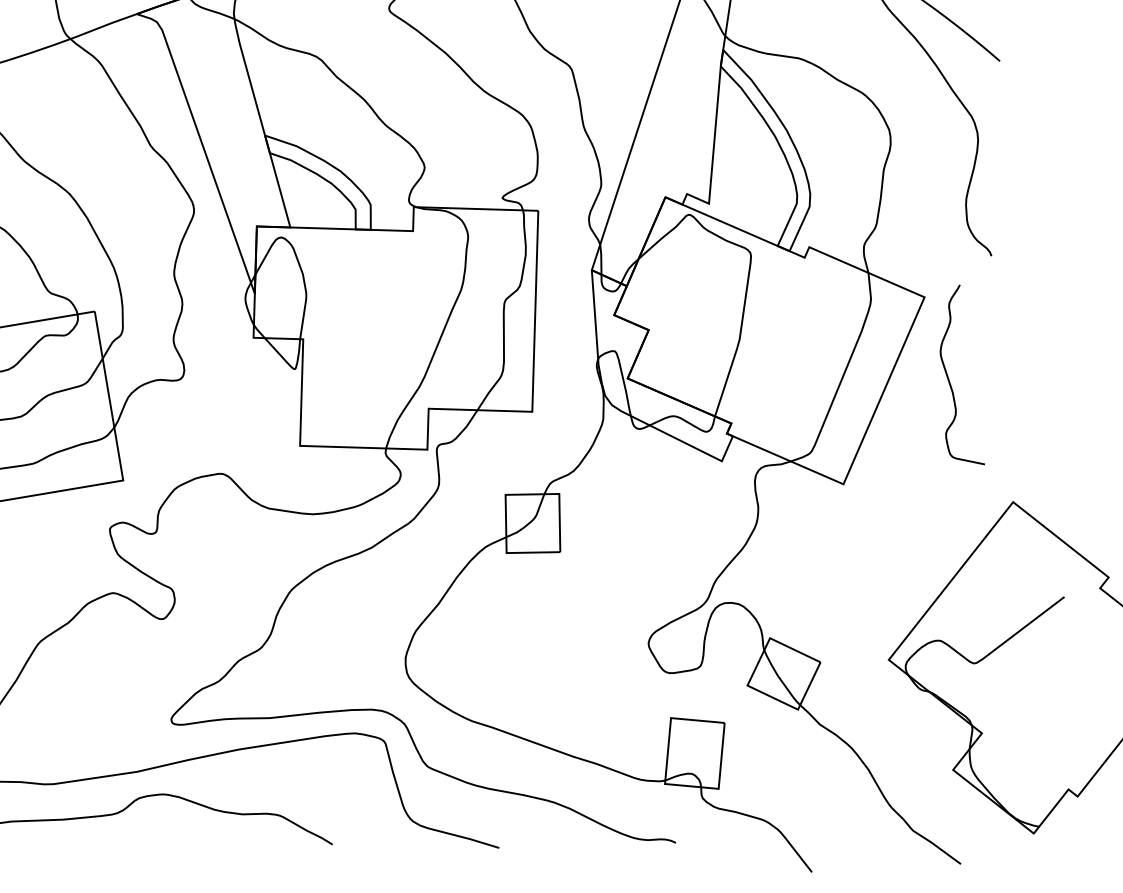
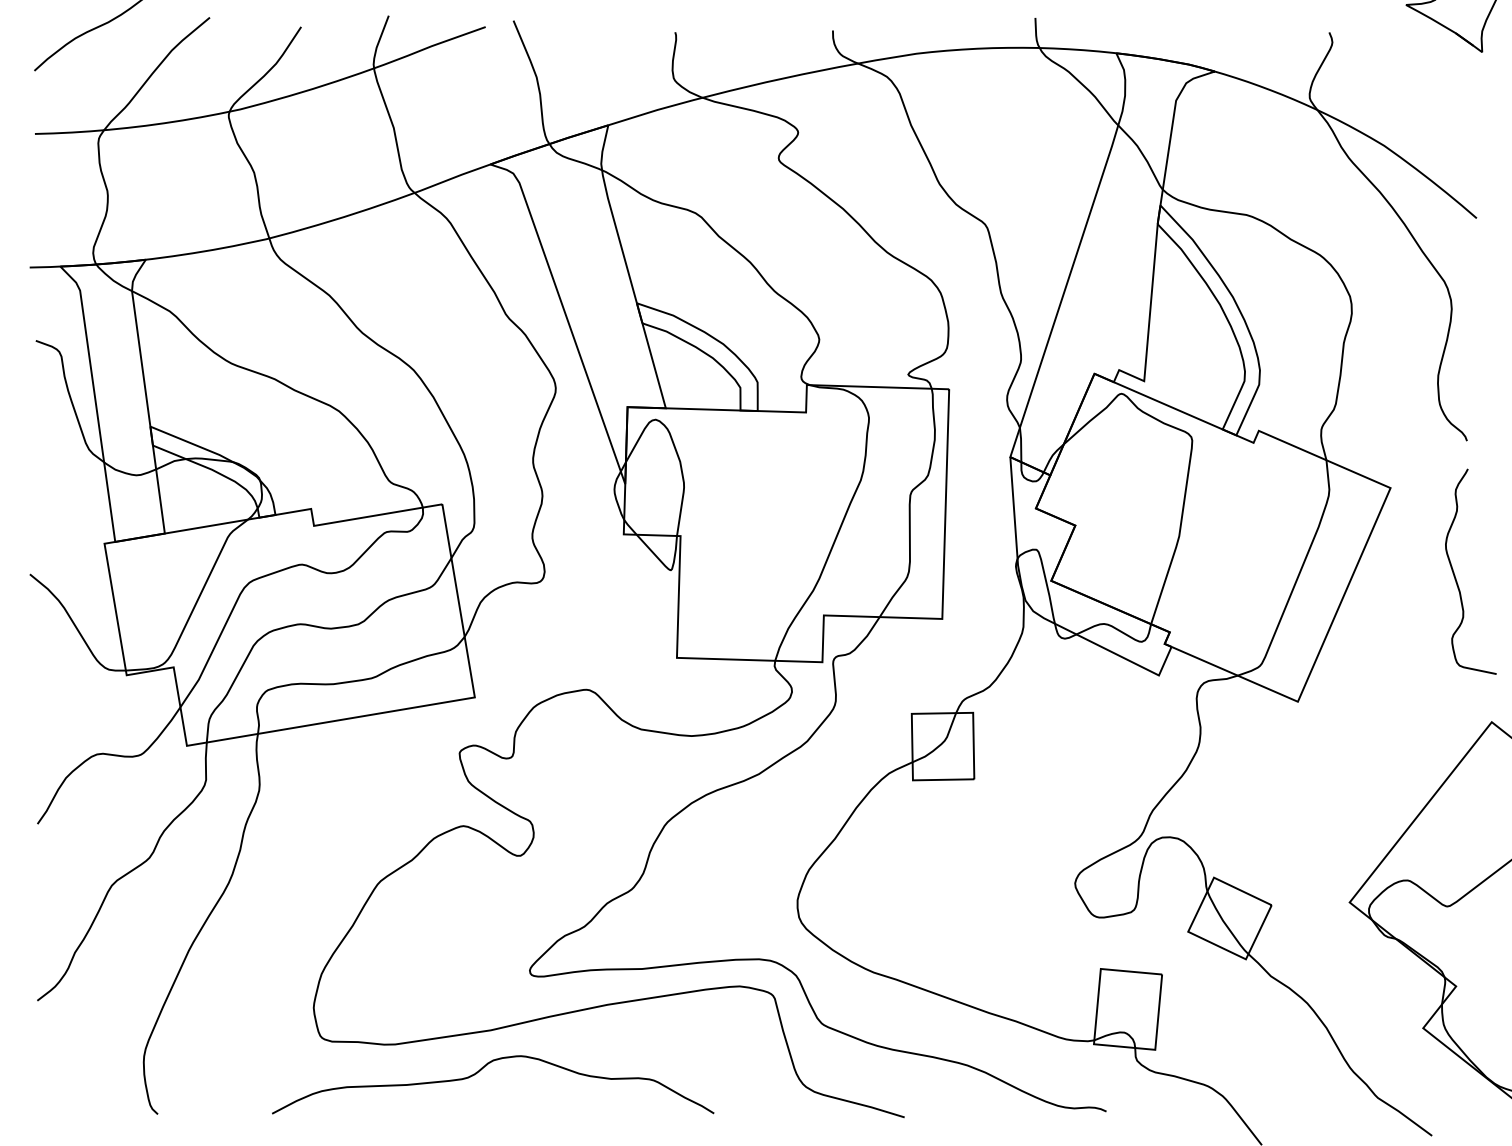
curve: (949, 378) -> (1455, 575), moved

